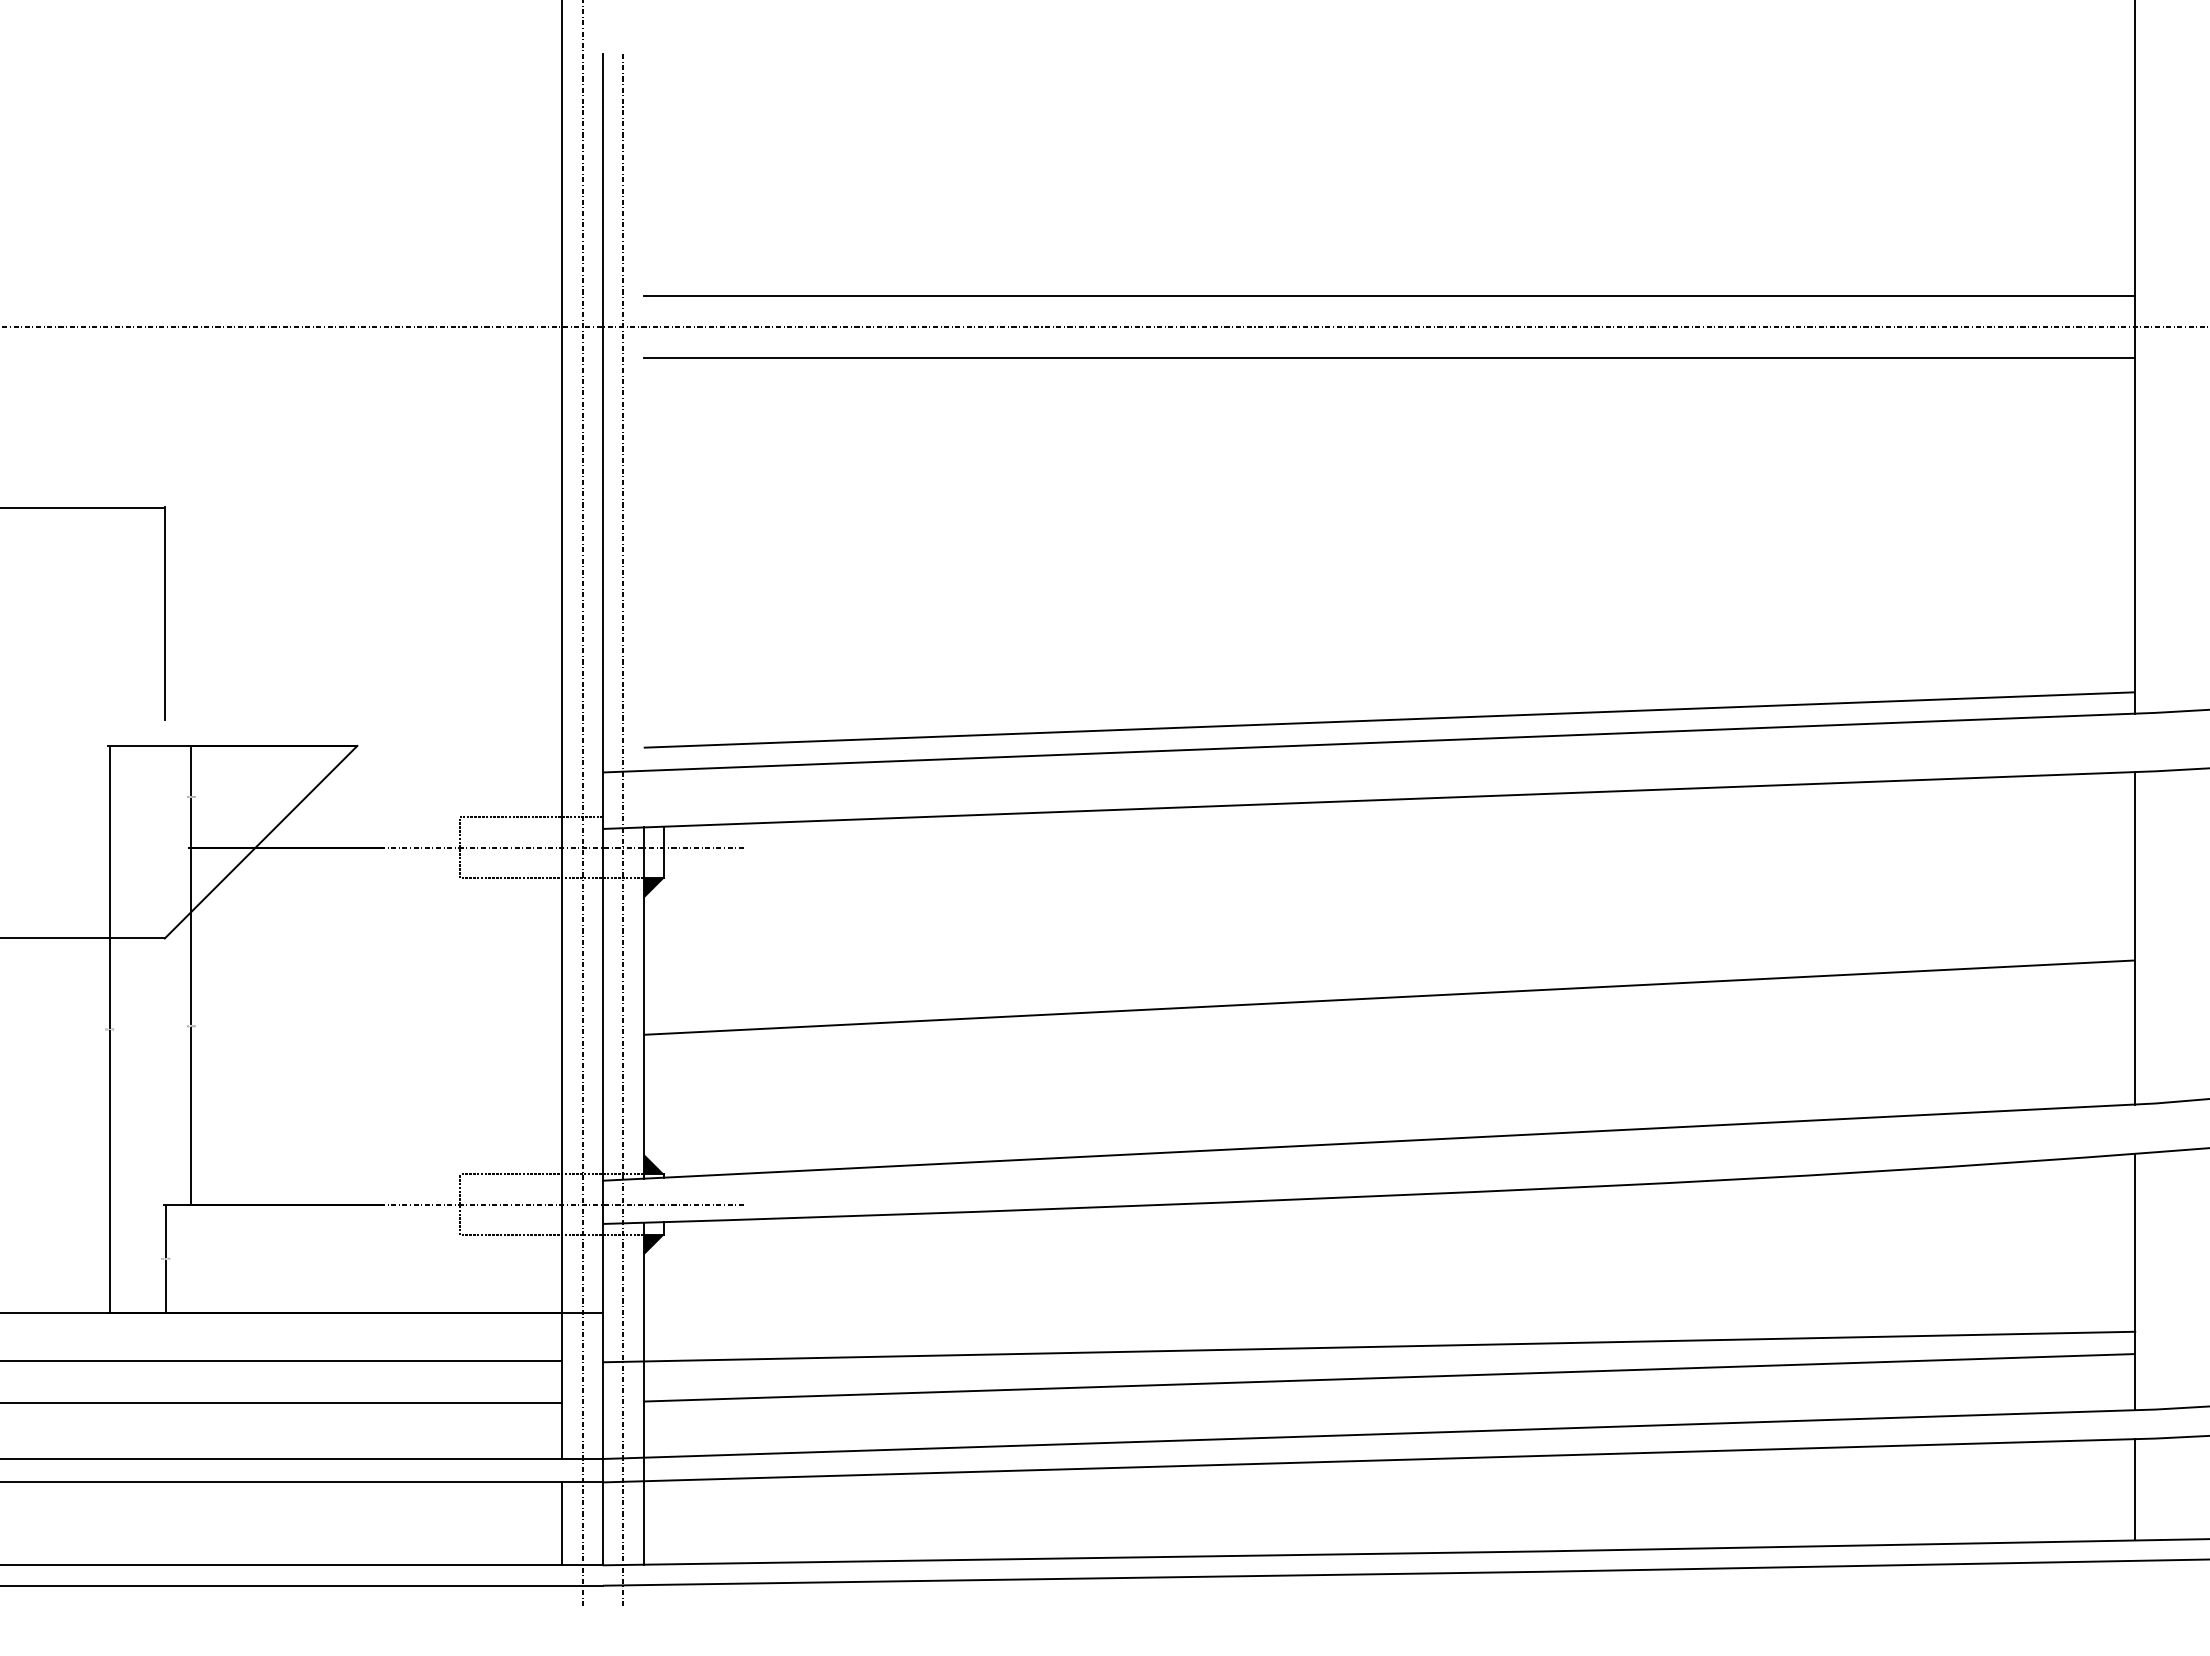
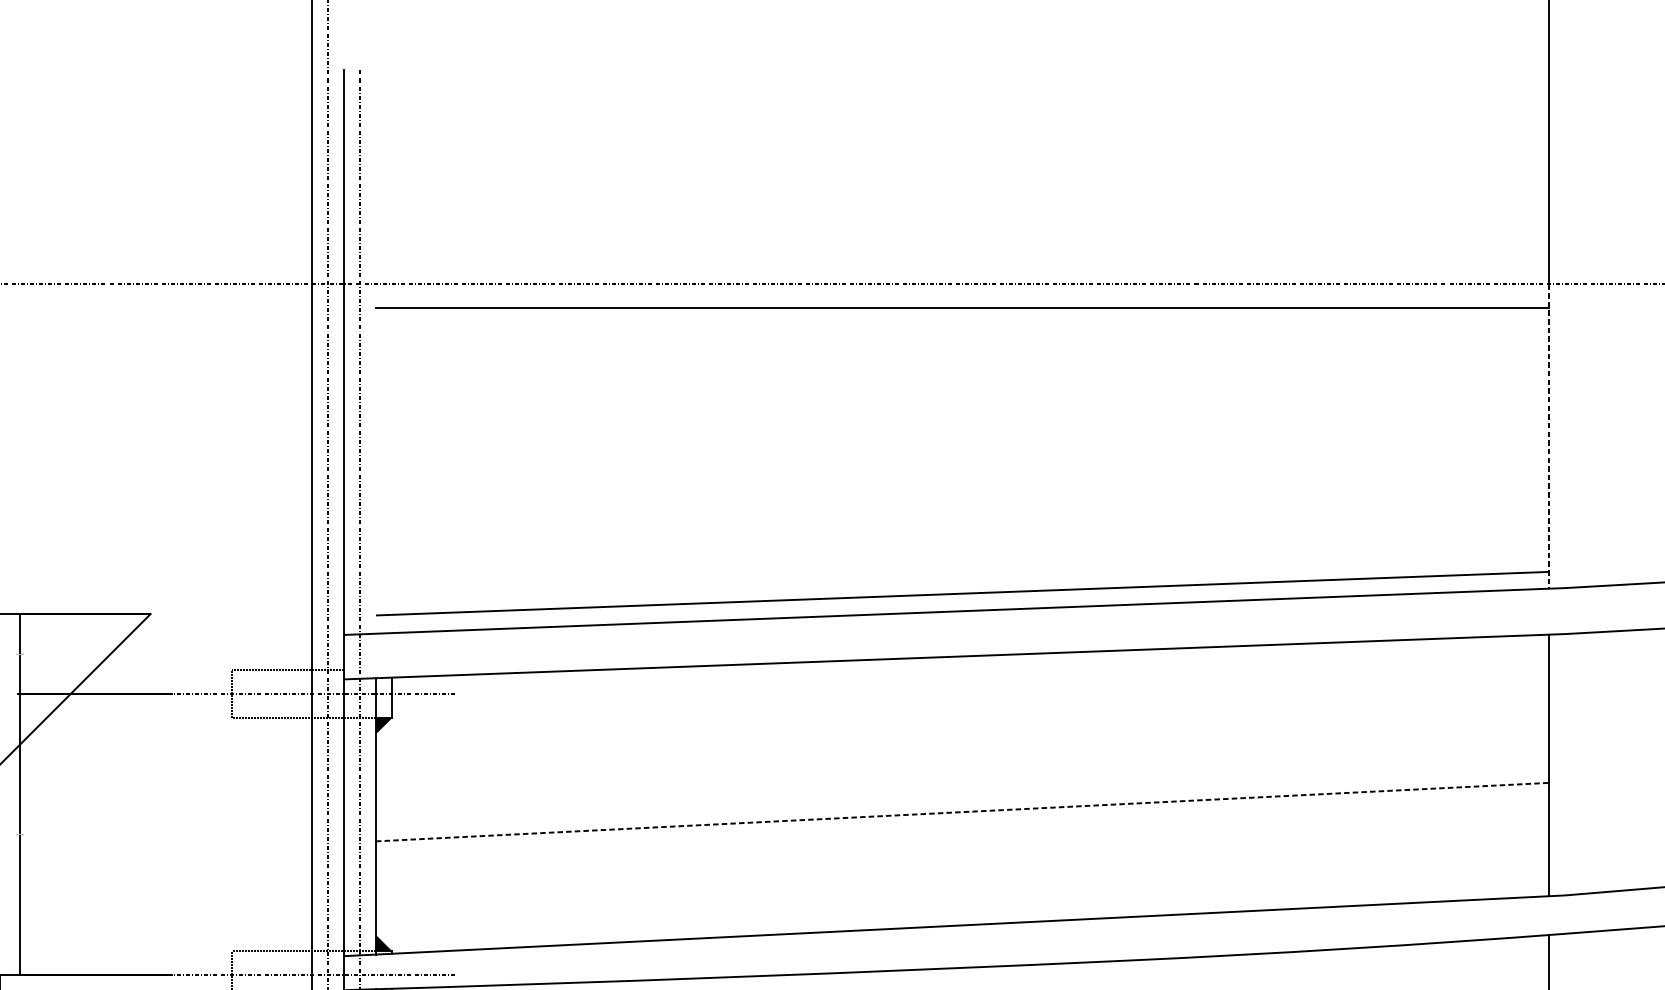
line: (1389, 296) -> (962, 260), removed
line: (2135, 520) -> (1549, 436), solid -> dashed
line: (1389, 997) -> (962, 812), solid -> dashed

